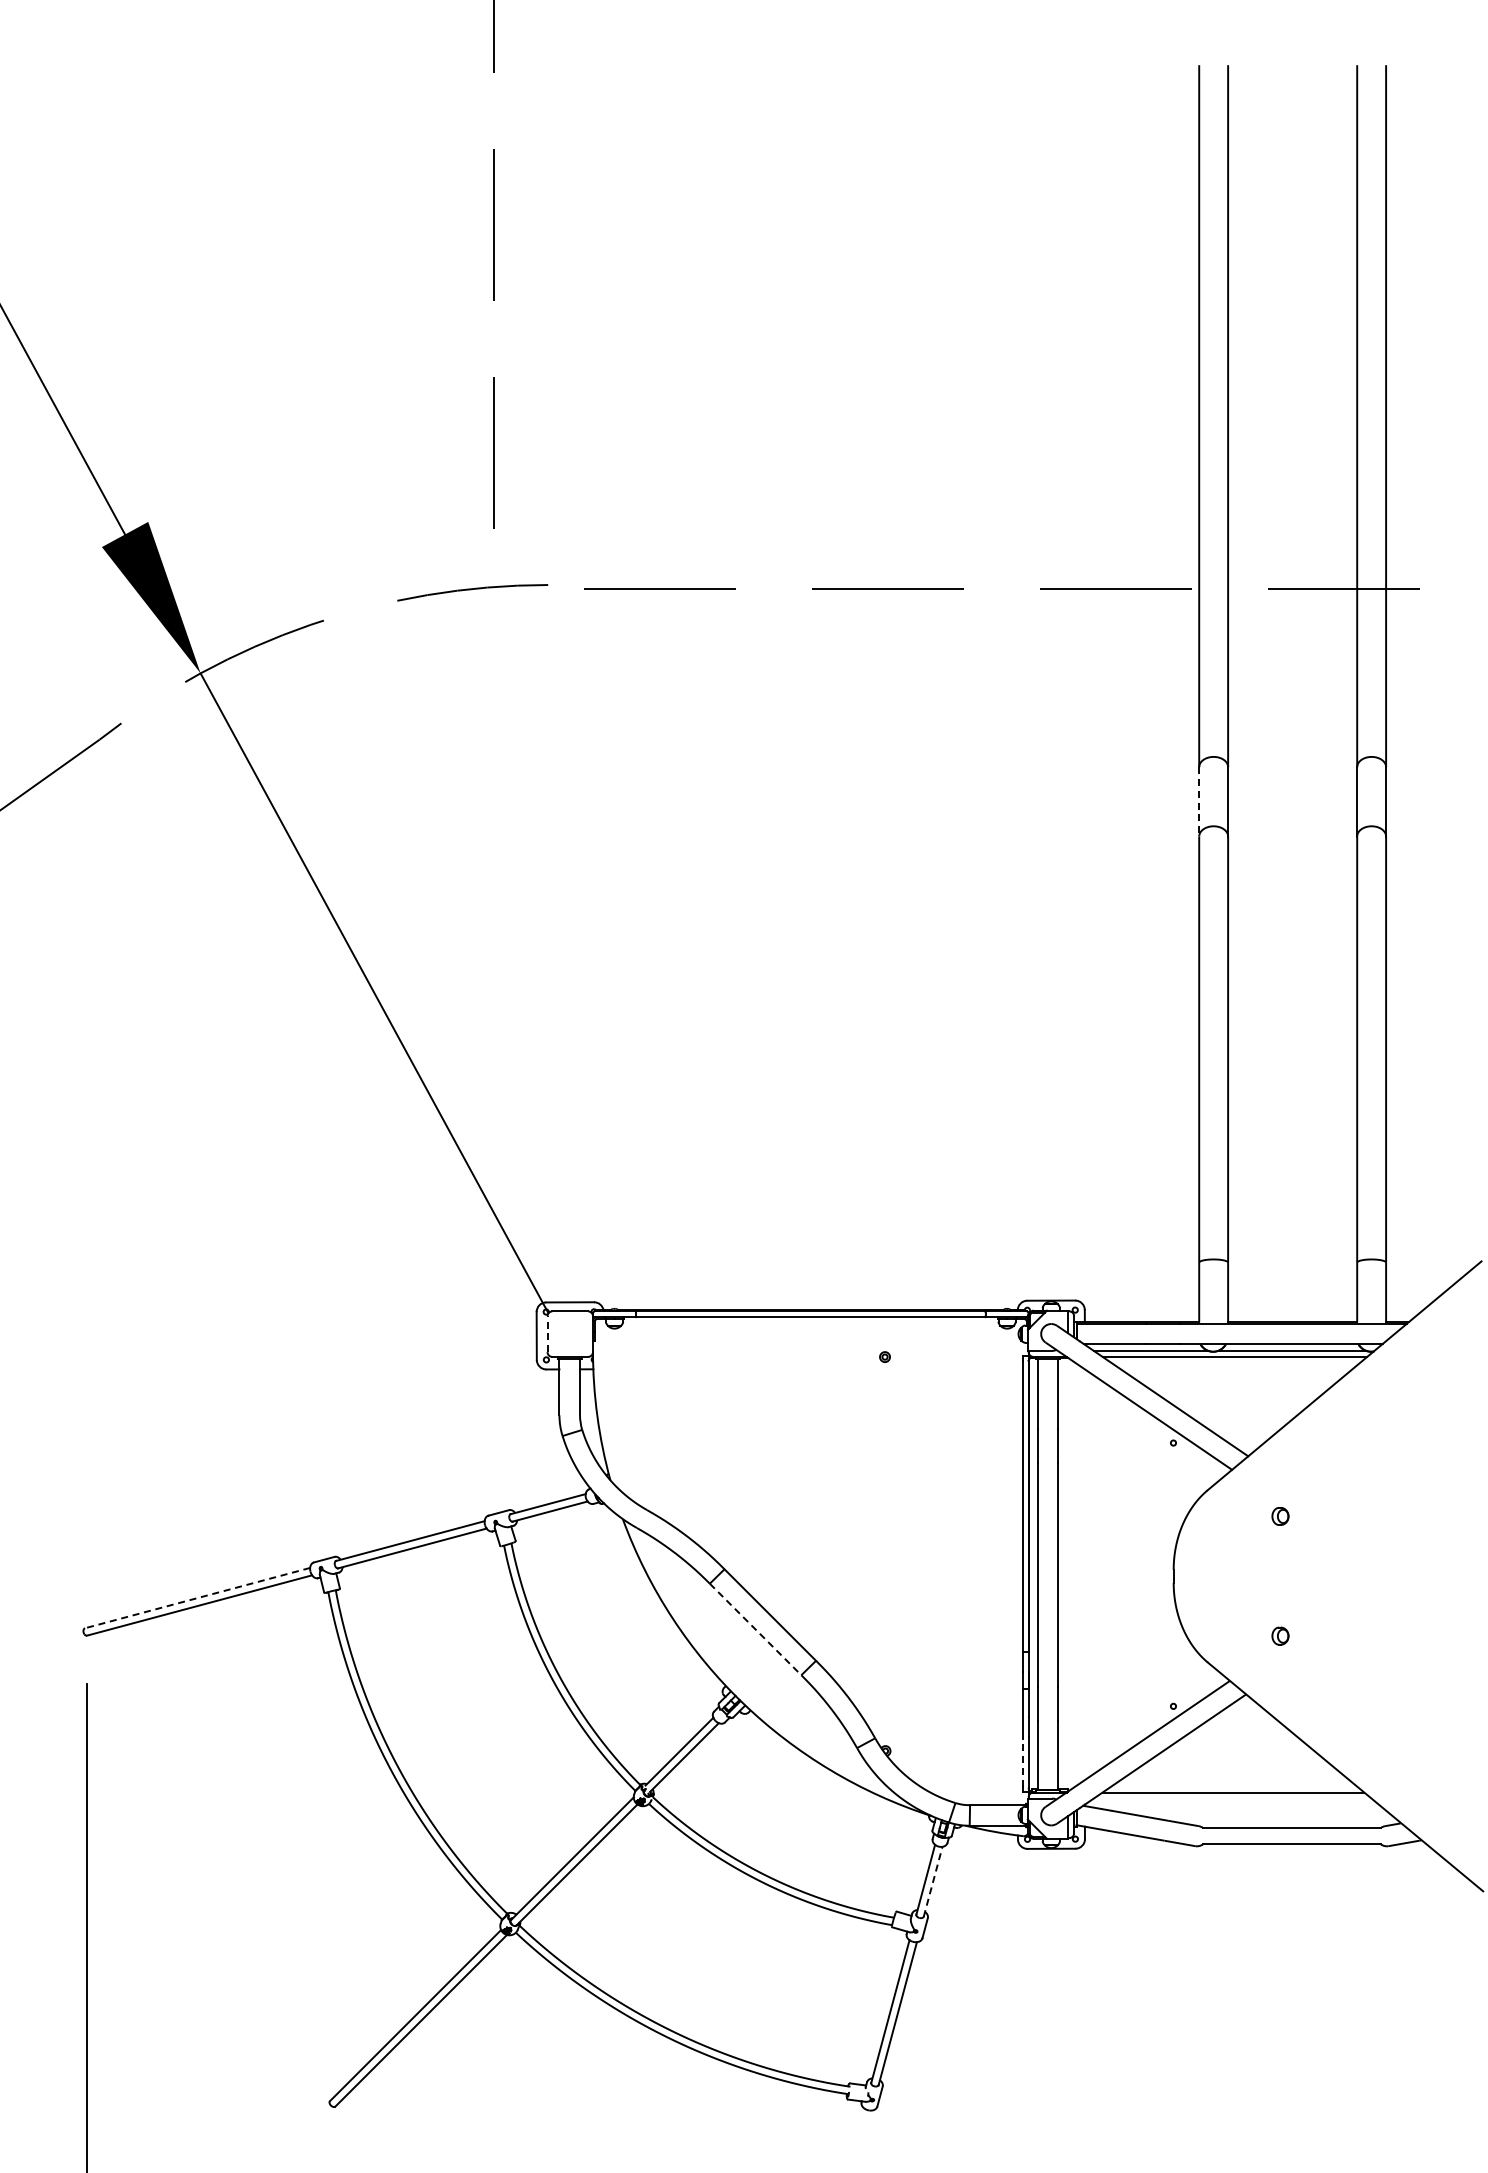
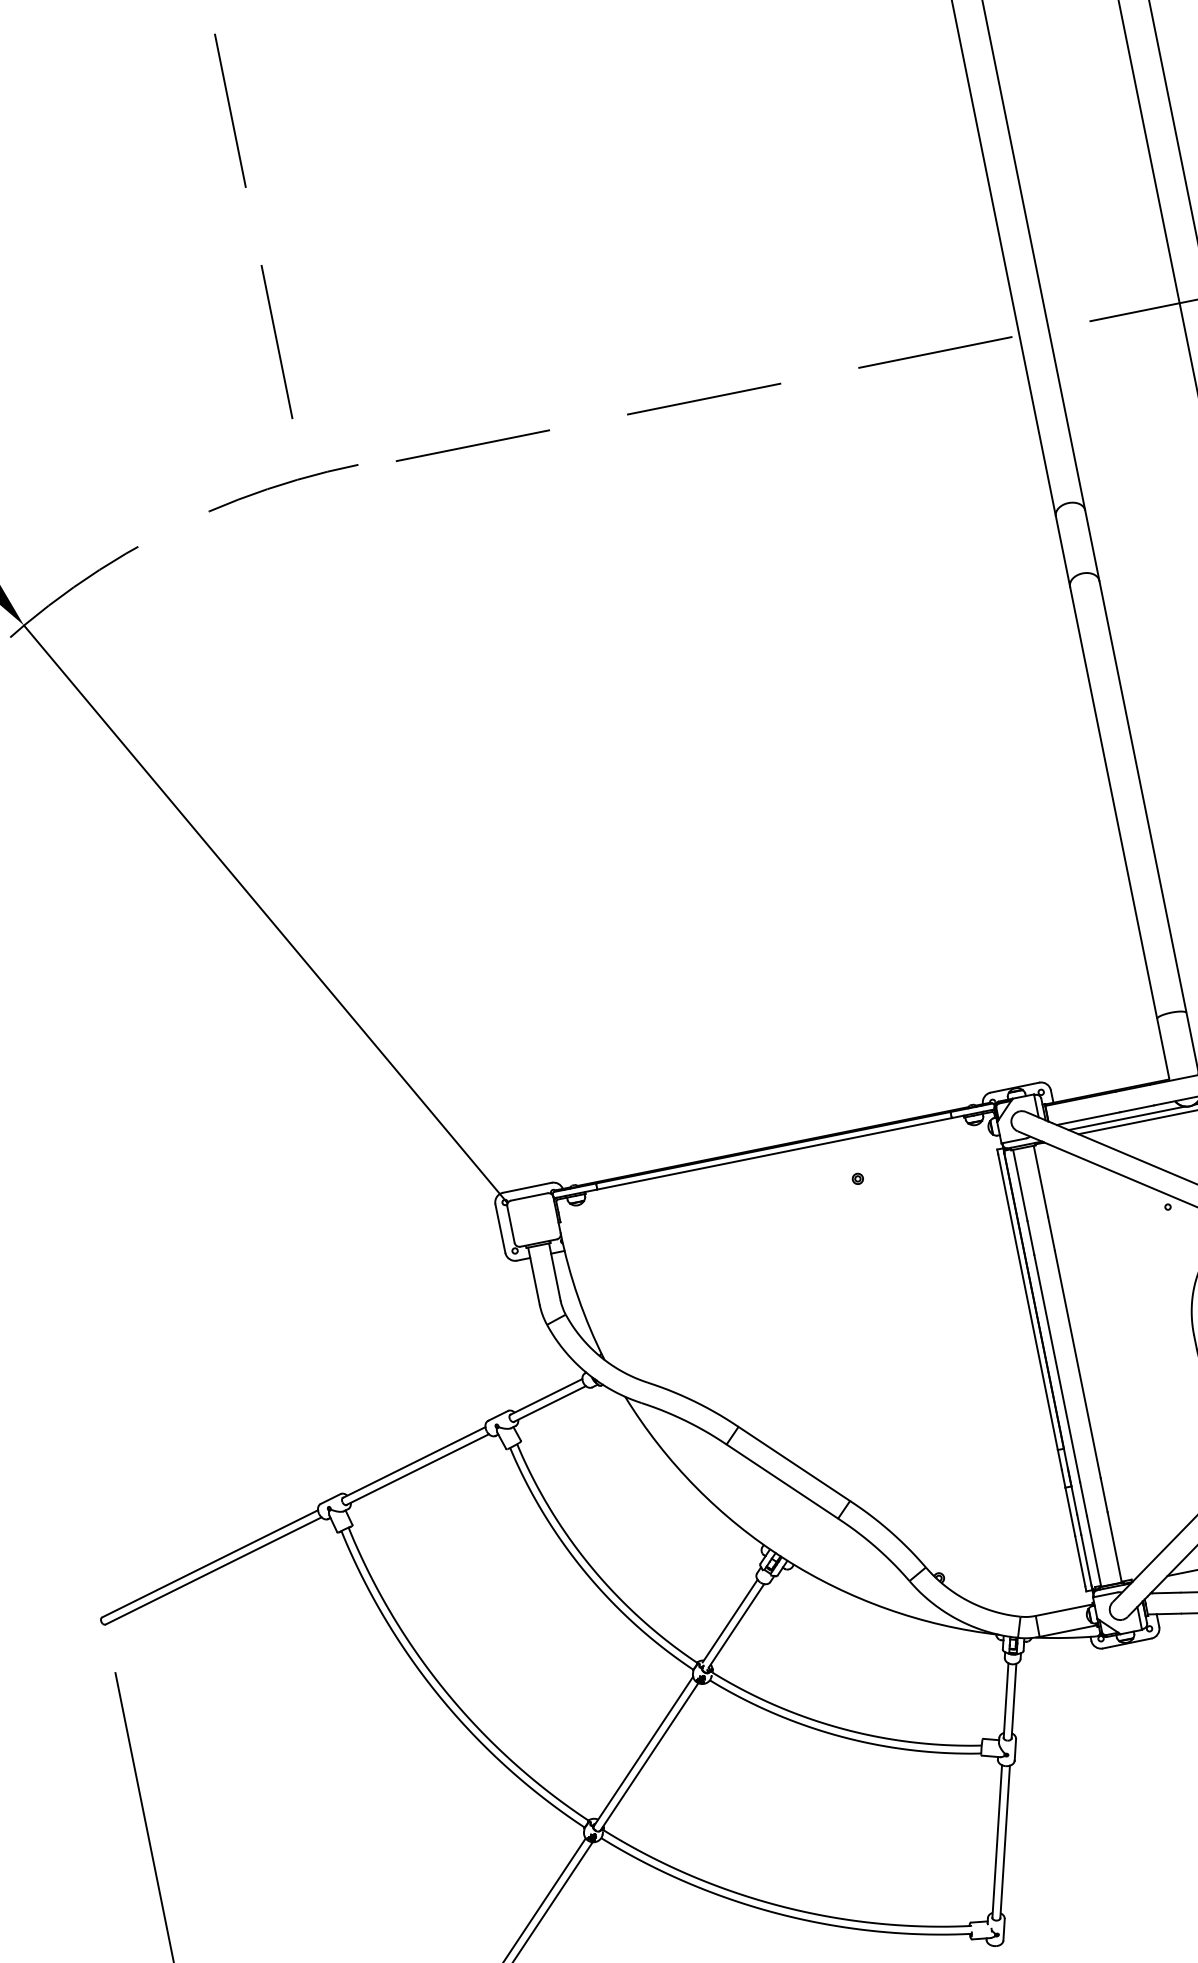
line: (1199, 801) -> (1063, 551), dashed -> solid
line: (547, 1334) -> (511, 1225), dashed -> solid
line: (197, 1598) -> (210, 1564), dashed -> solid
line: (755, 1629) -> (782, 1481), dashed -> solid
line: (1022, 1761) -> (1080, 1560), dashed -> solid
line: (933, 1881) -> (1014, 1700), dashed -> solid

